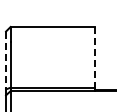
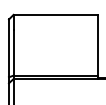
line: (95, 57) -> (98, 45), dashed -> solid
line: (6, 60) -> (9, 48), dashed -> solid

